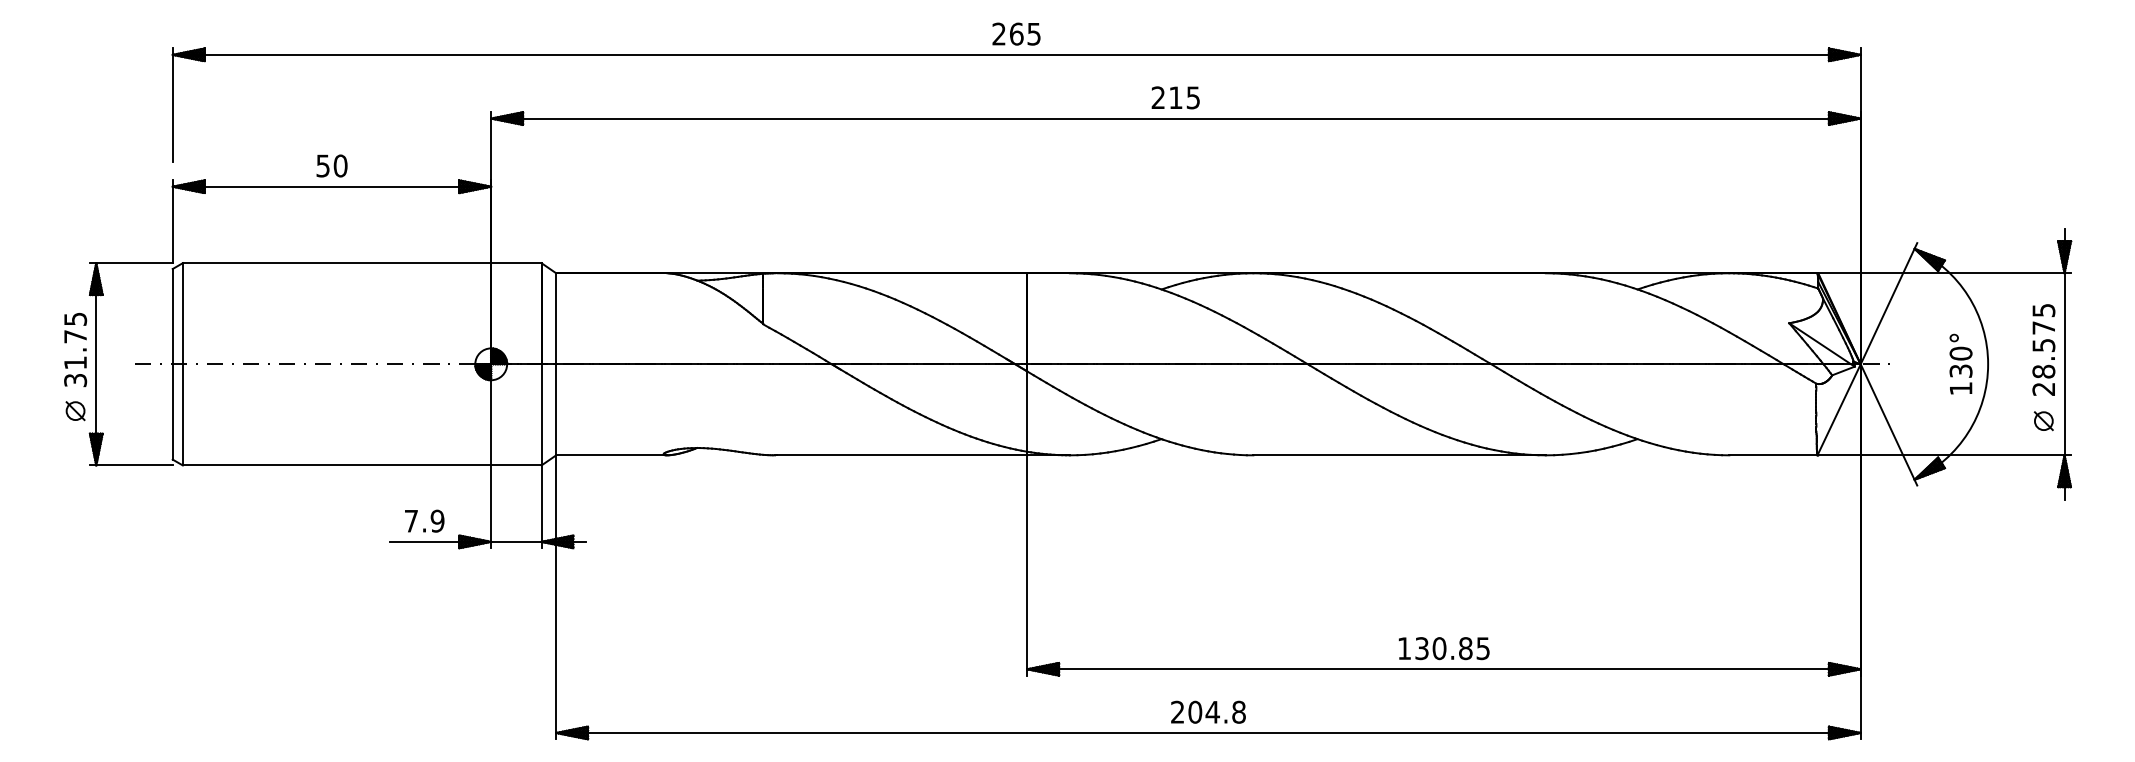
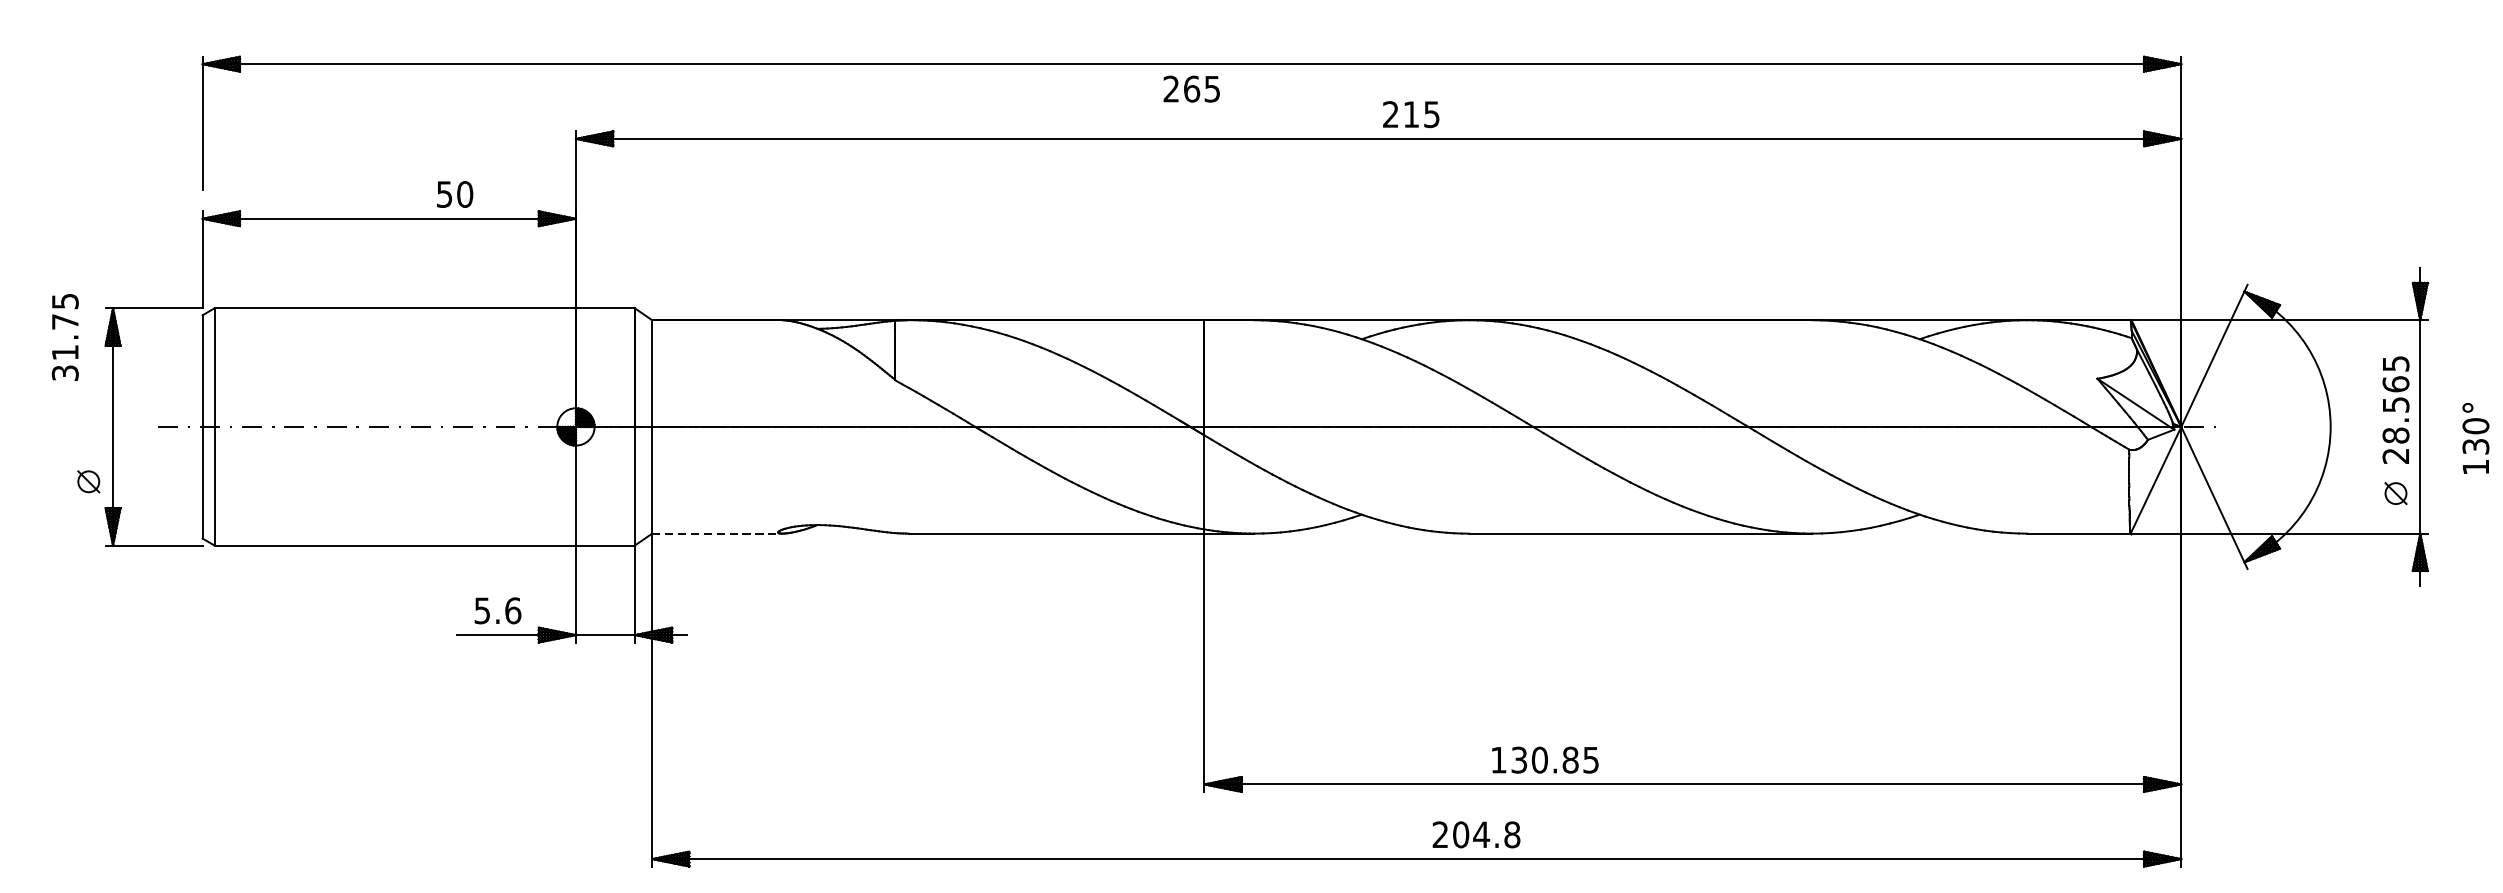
text: (1016, 33) -> (1191, 88), moved
text: (1175, 97) -> (1410, 114), moved
text: (331, 165) -> (454, 193), moved
text: (2043, 327) -> (2395, 383), 28.575 -> 28.565
text: (75, 350) -> (65, 338), moved
text: (1960, 363) -> (2475, 437), moved
line: (611, 455) -> (716, 533), solid -> dashed
text: (424, 520) -> (497, 610), 7.9 -> 5.6
text: (1443, 648) -> (1544, 760), moved
text: (1208, 711) -> (1476, 833), moved

